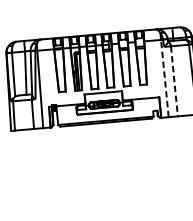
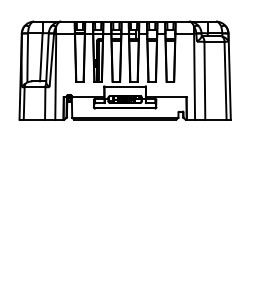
line: (164, 78) -> (194, 76), dashed -> solid
line: (174, 82) -> (204, 81), dashed -> solid

